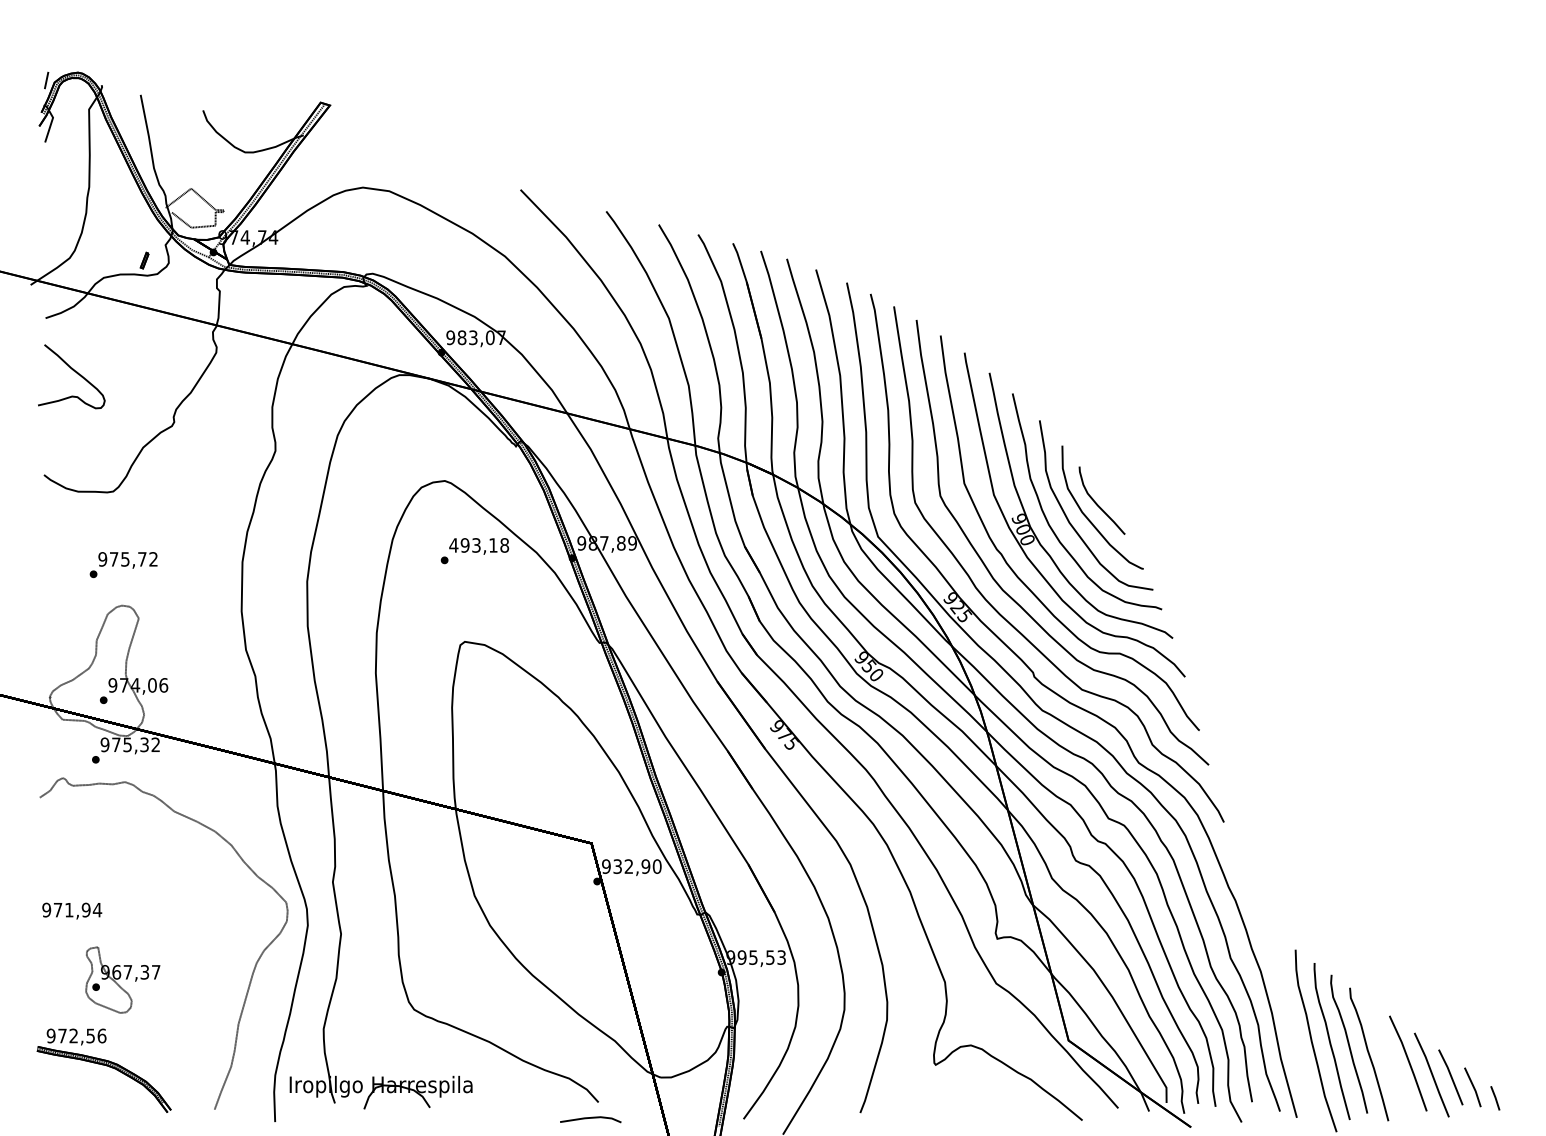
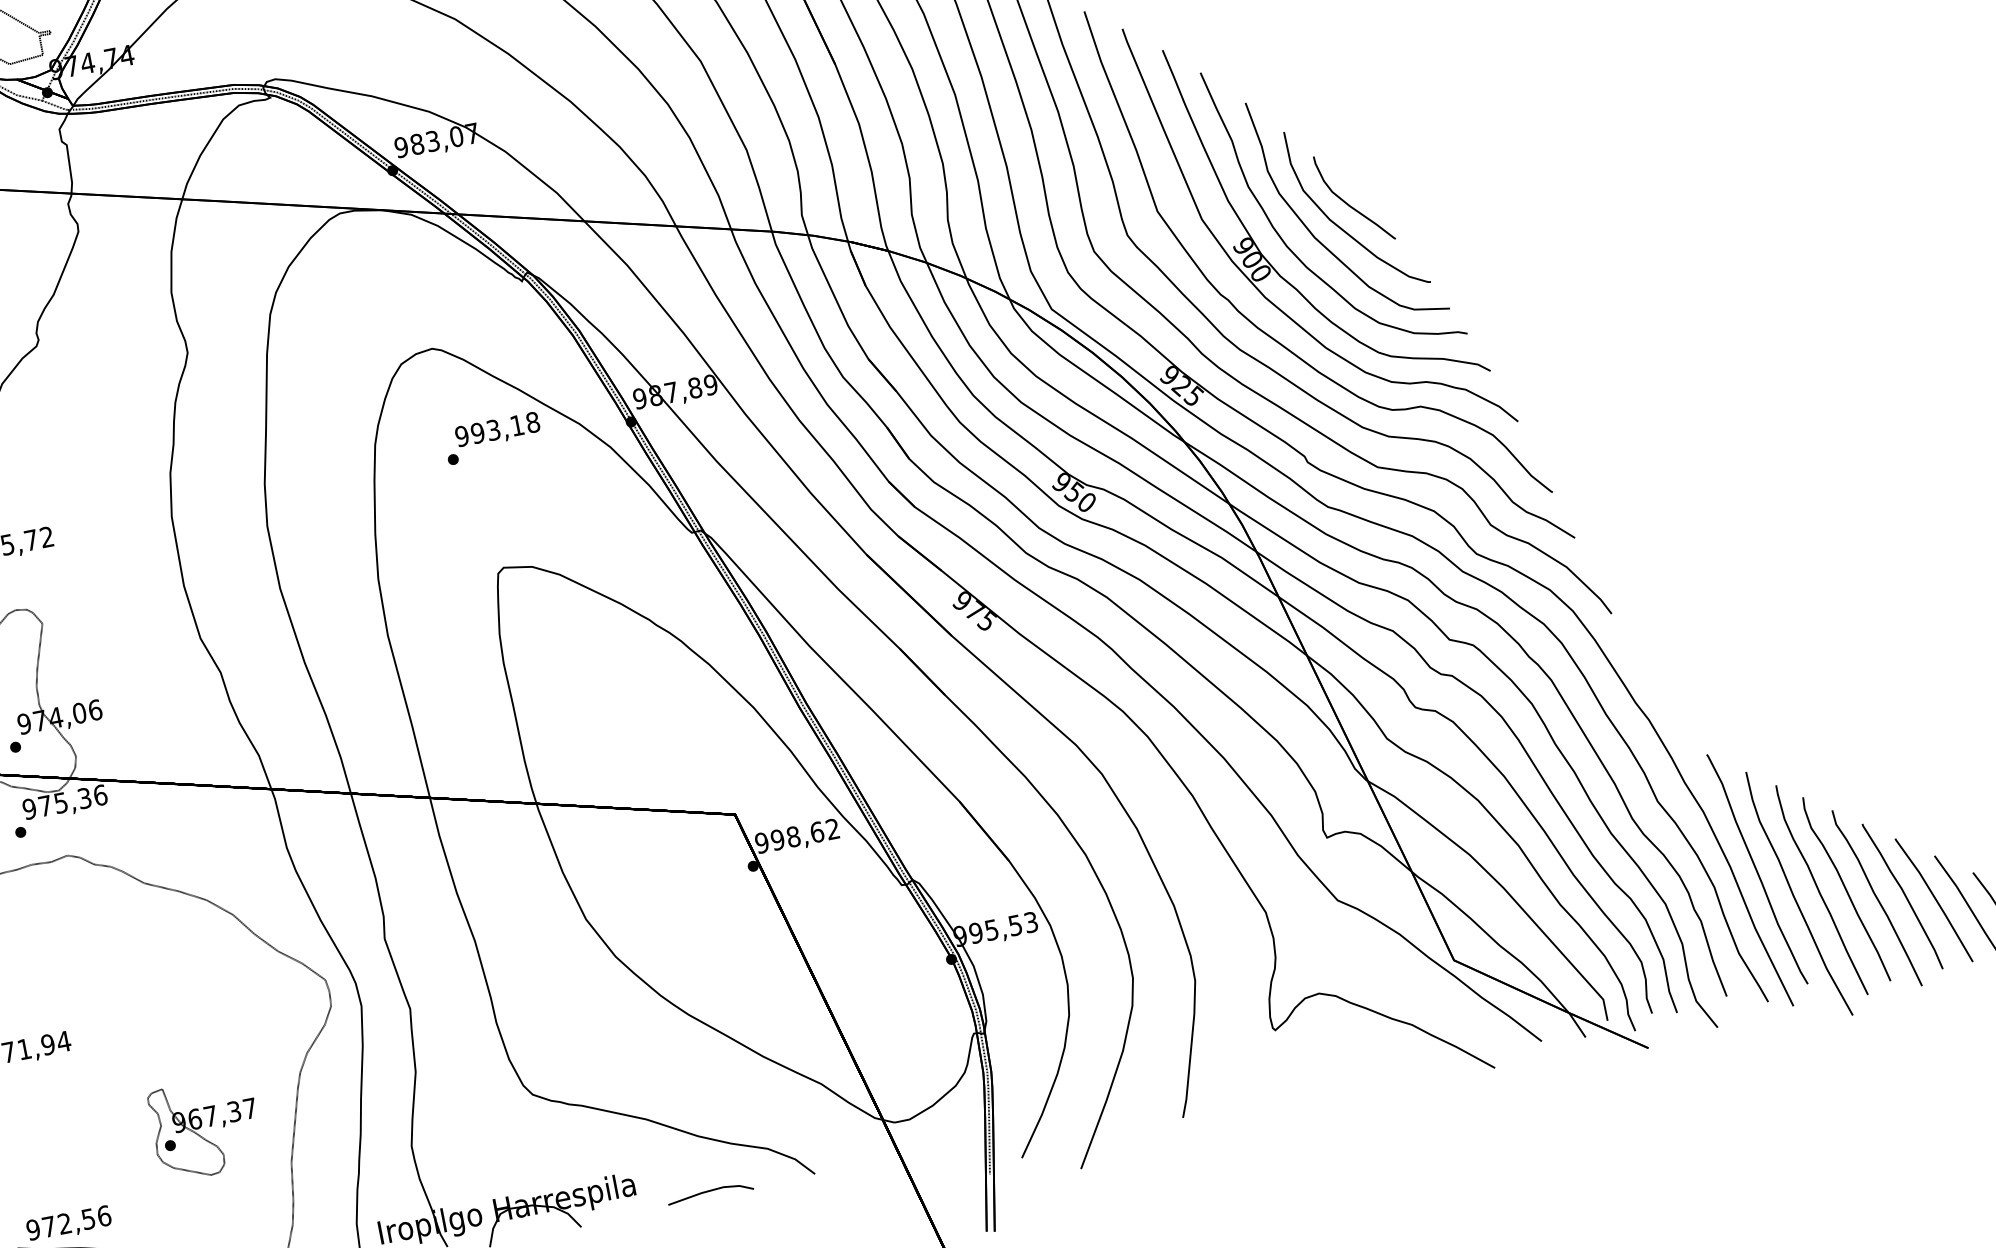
text: (453, 545) -> (461, 436), 493,18 -> 993,18
text: (155, 744) -> (99, 794), 975,32 -> 975,36
text: (637, 866) -> (805, 834), 932,90 -> 998,62
part: (122, 979) -> (205, 1127), moved
curve: (1290, 1018) -> (1757, 869), added
curve: (1387, 1055) -> (1902, 894), added
line: (590, 1118) -> (709, 1191), moved

